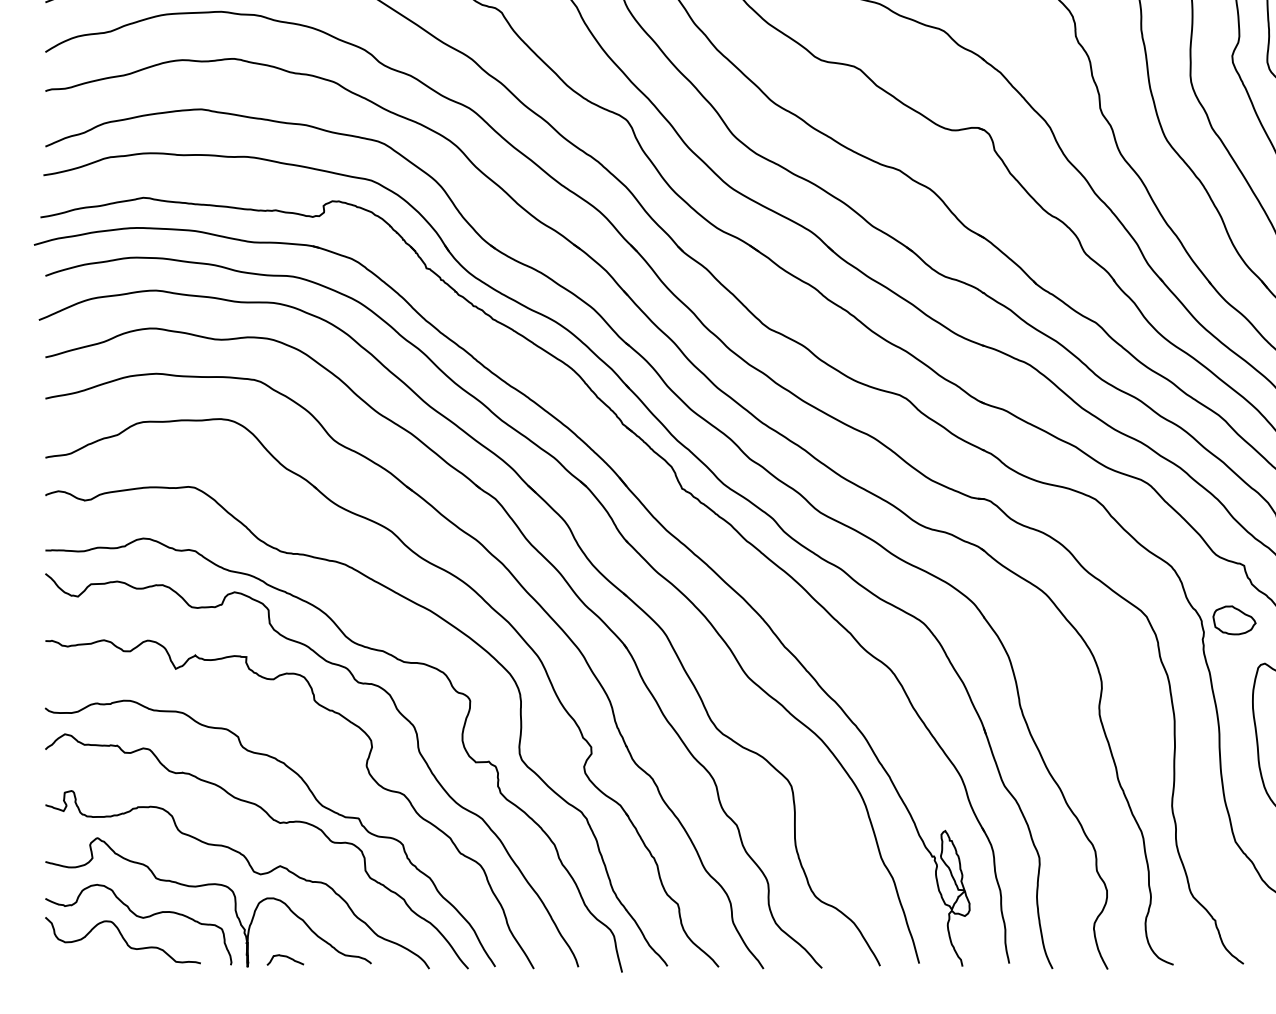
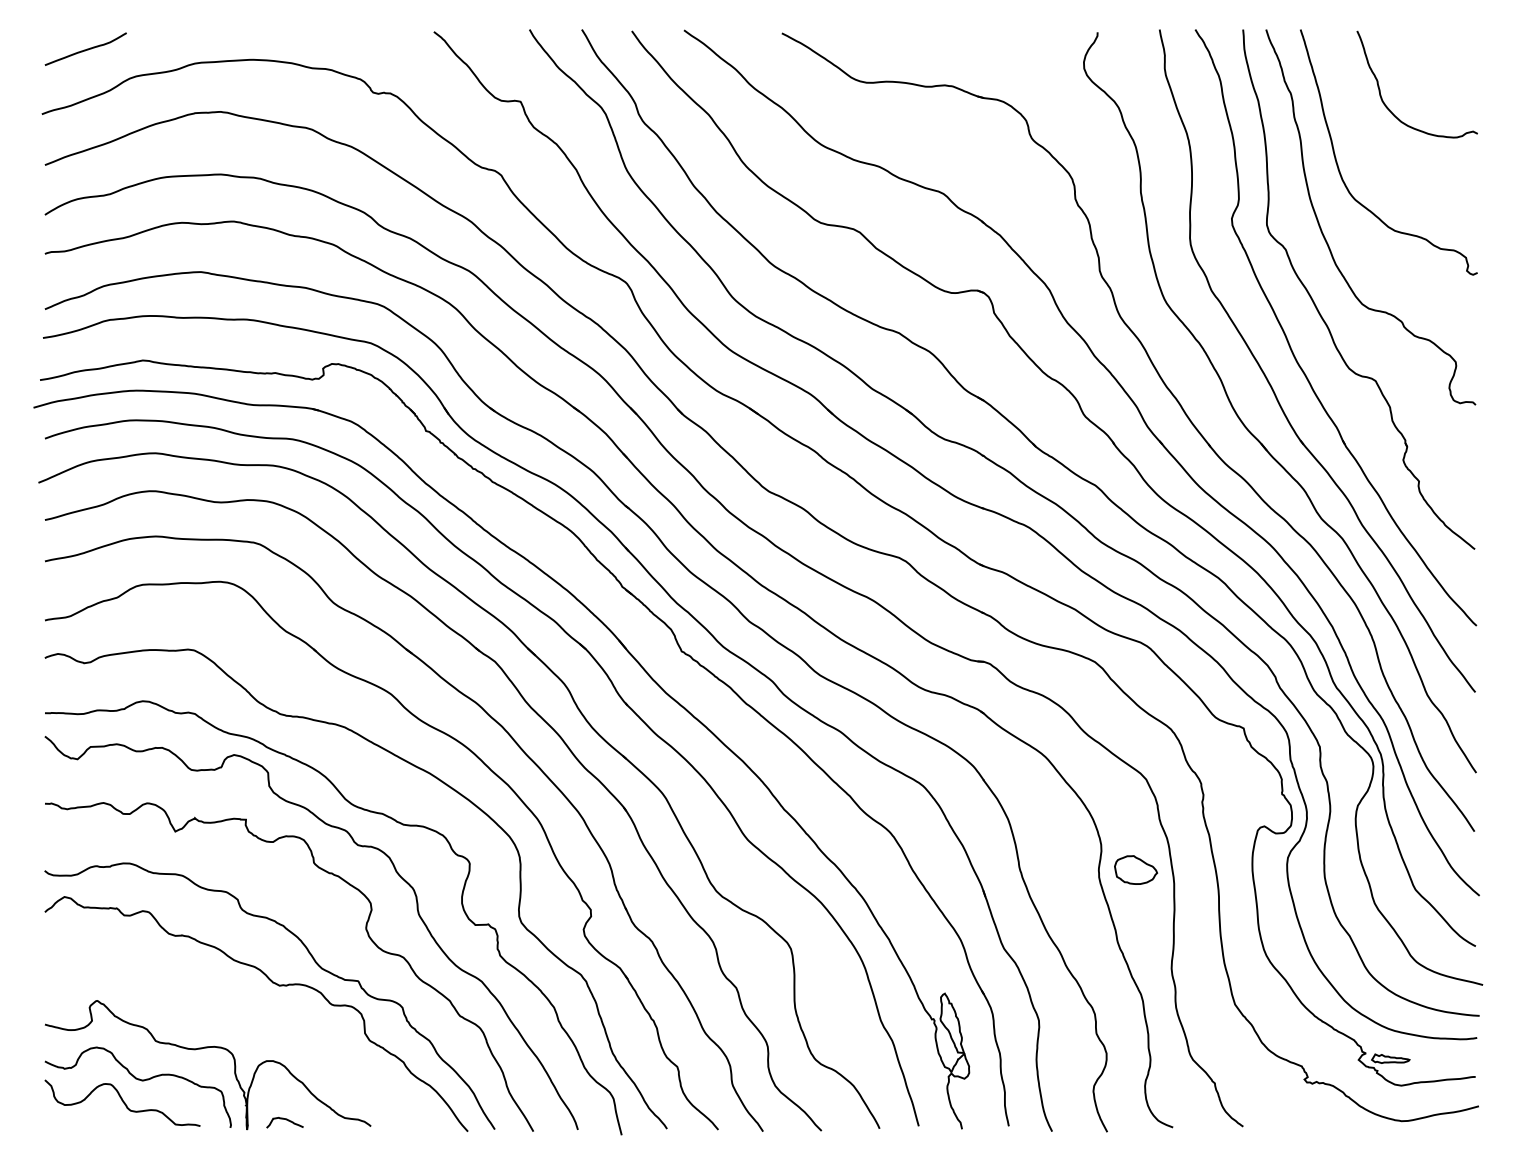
part: (1234, 619) -> (1136, 869), moved
curve: (251, 870) -> (251, 1033), removed

